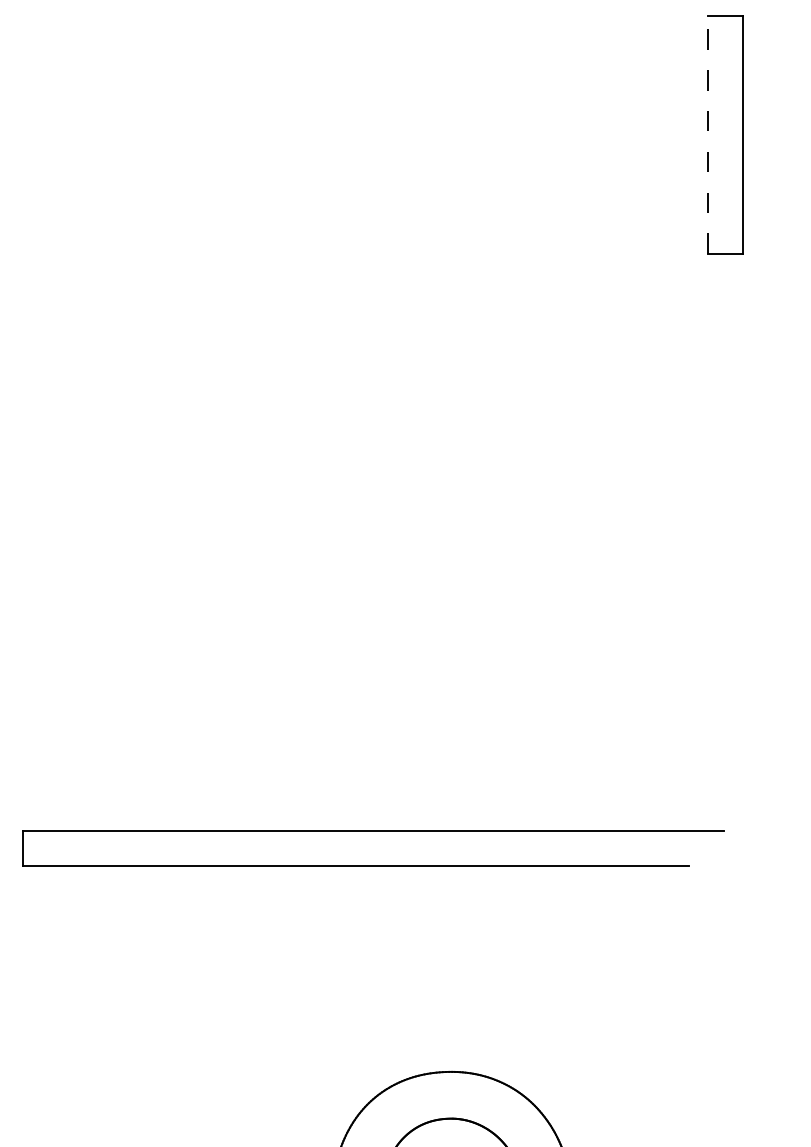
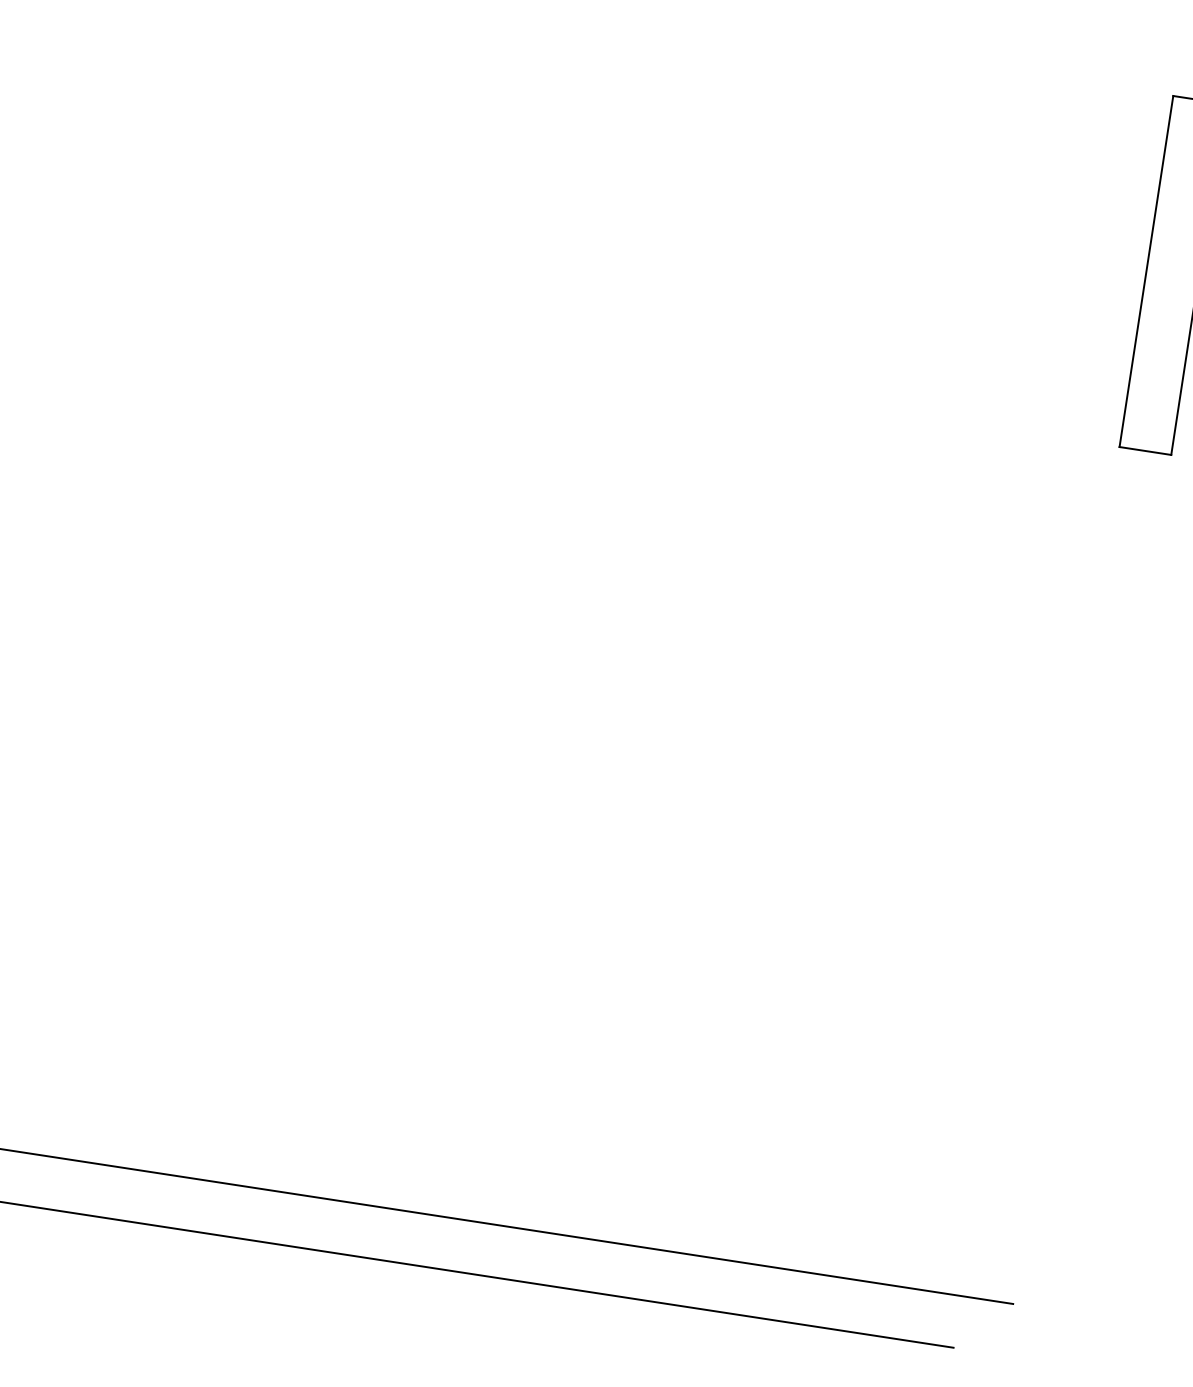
line: (708, 135) -> (1147, 272), dashed -> solid

